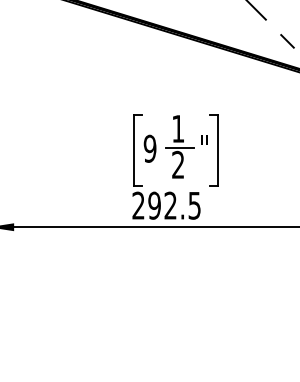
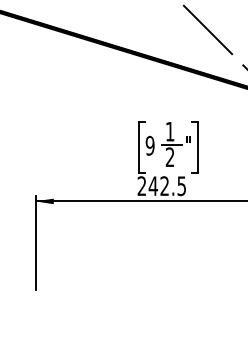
text: (154, 206) -> (153, 186), 292.5 -> 242.5

